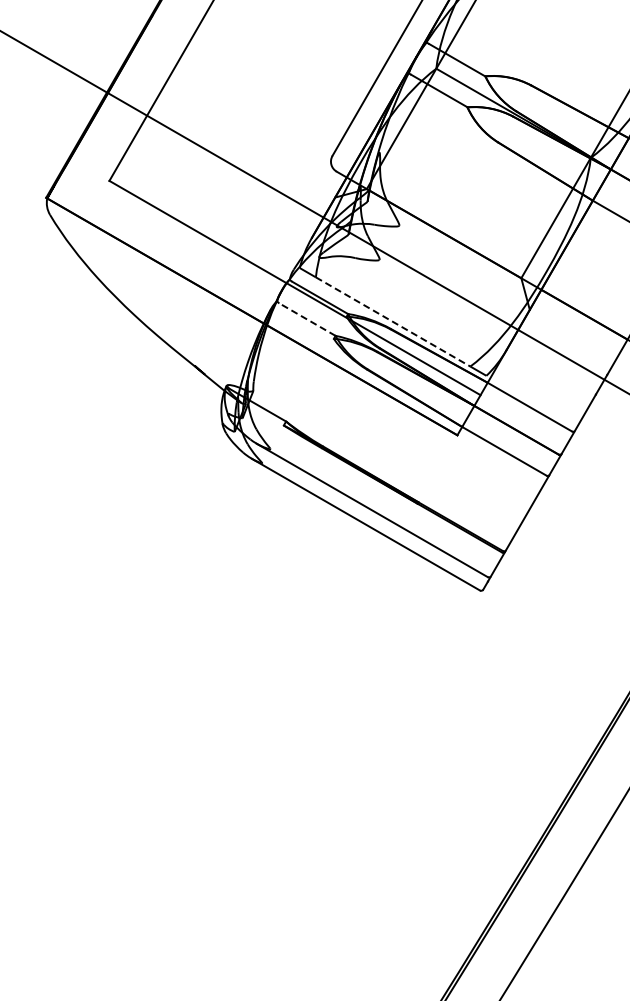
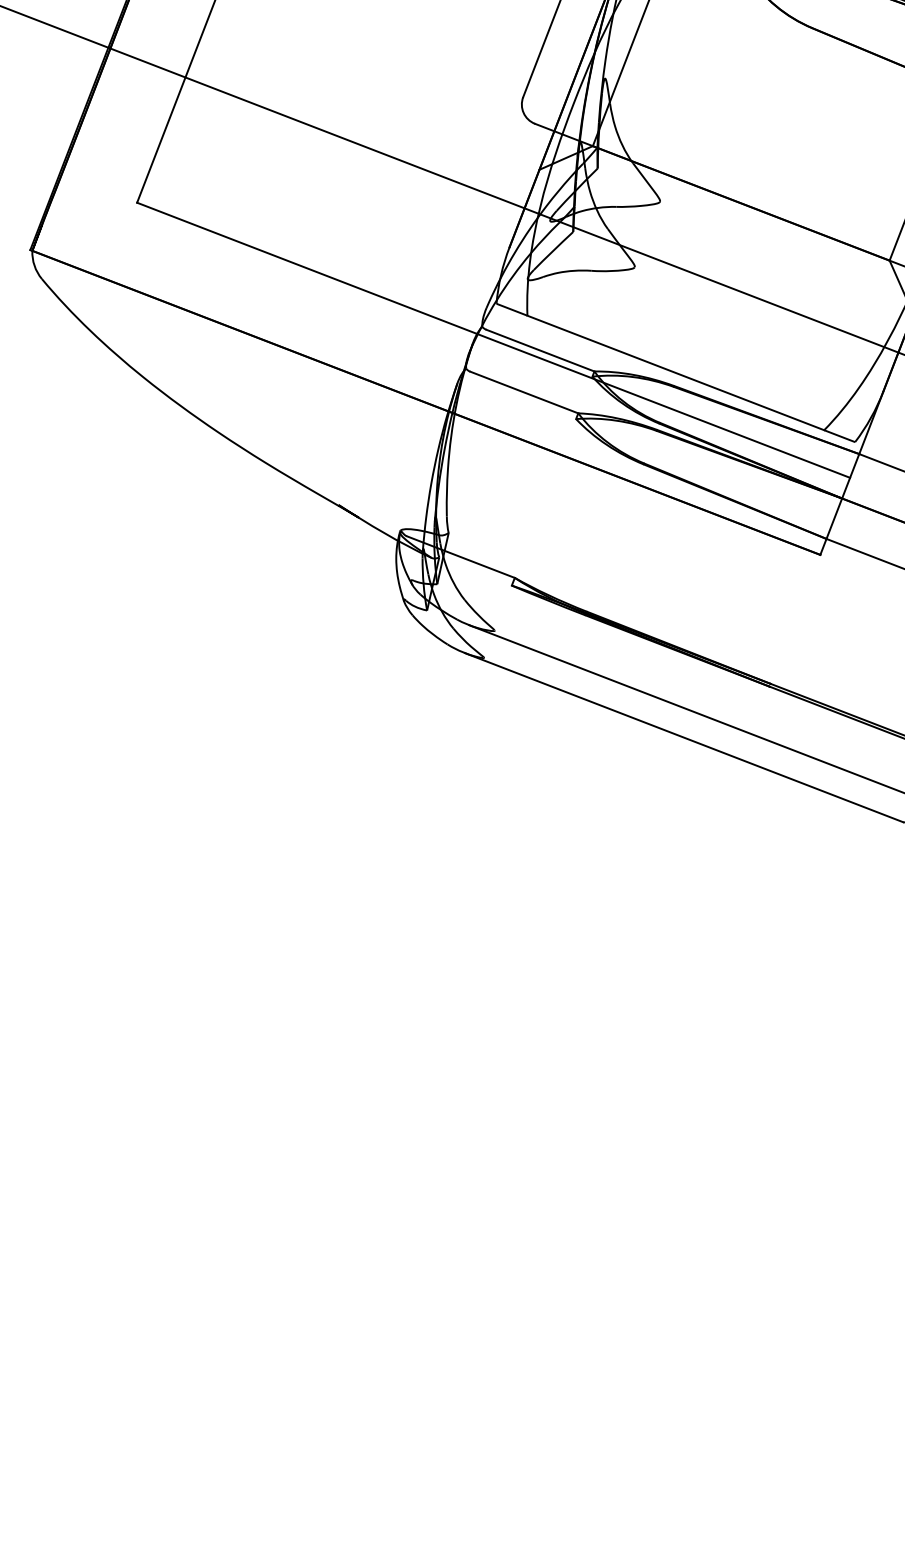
line: (307, 319) -> (524, 392), dashed -> solid
line: (393, 322) -> (676, 373), dashed -> solid

